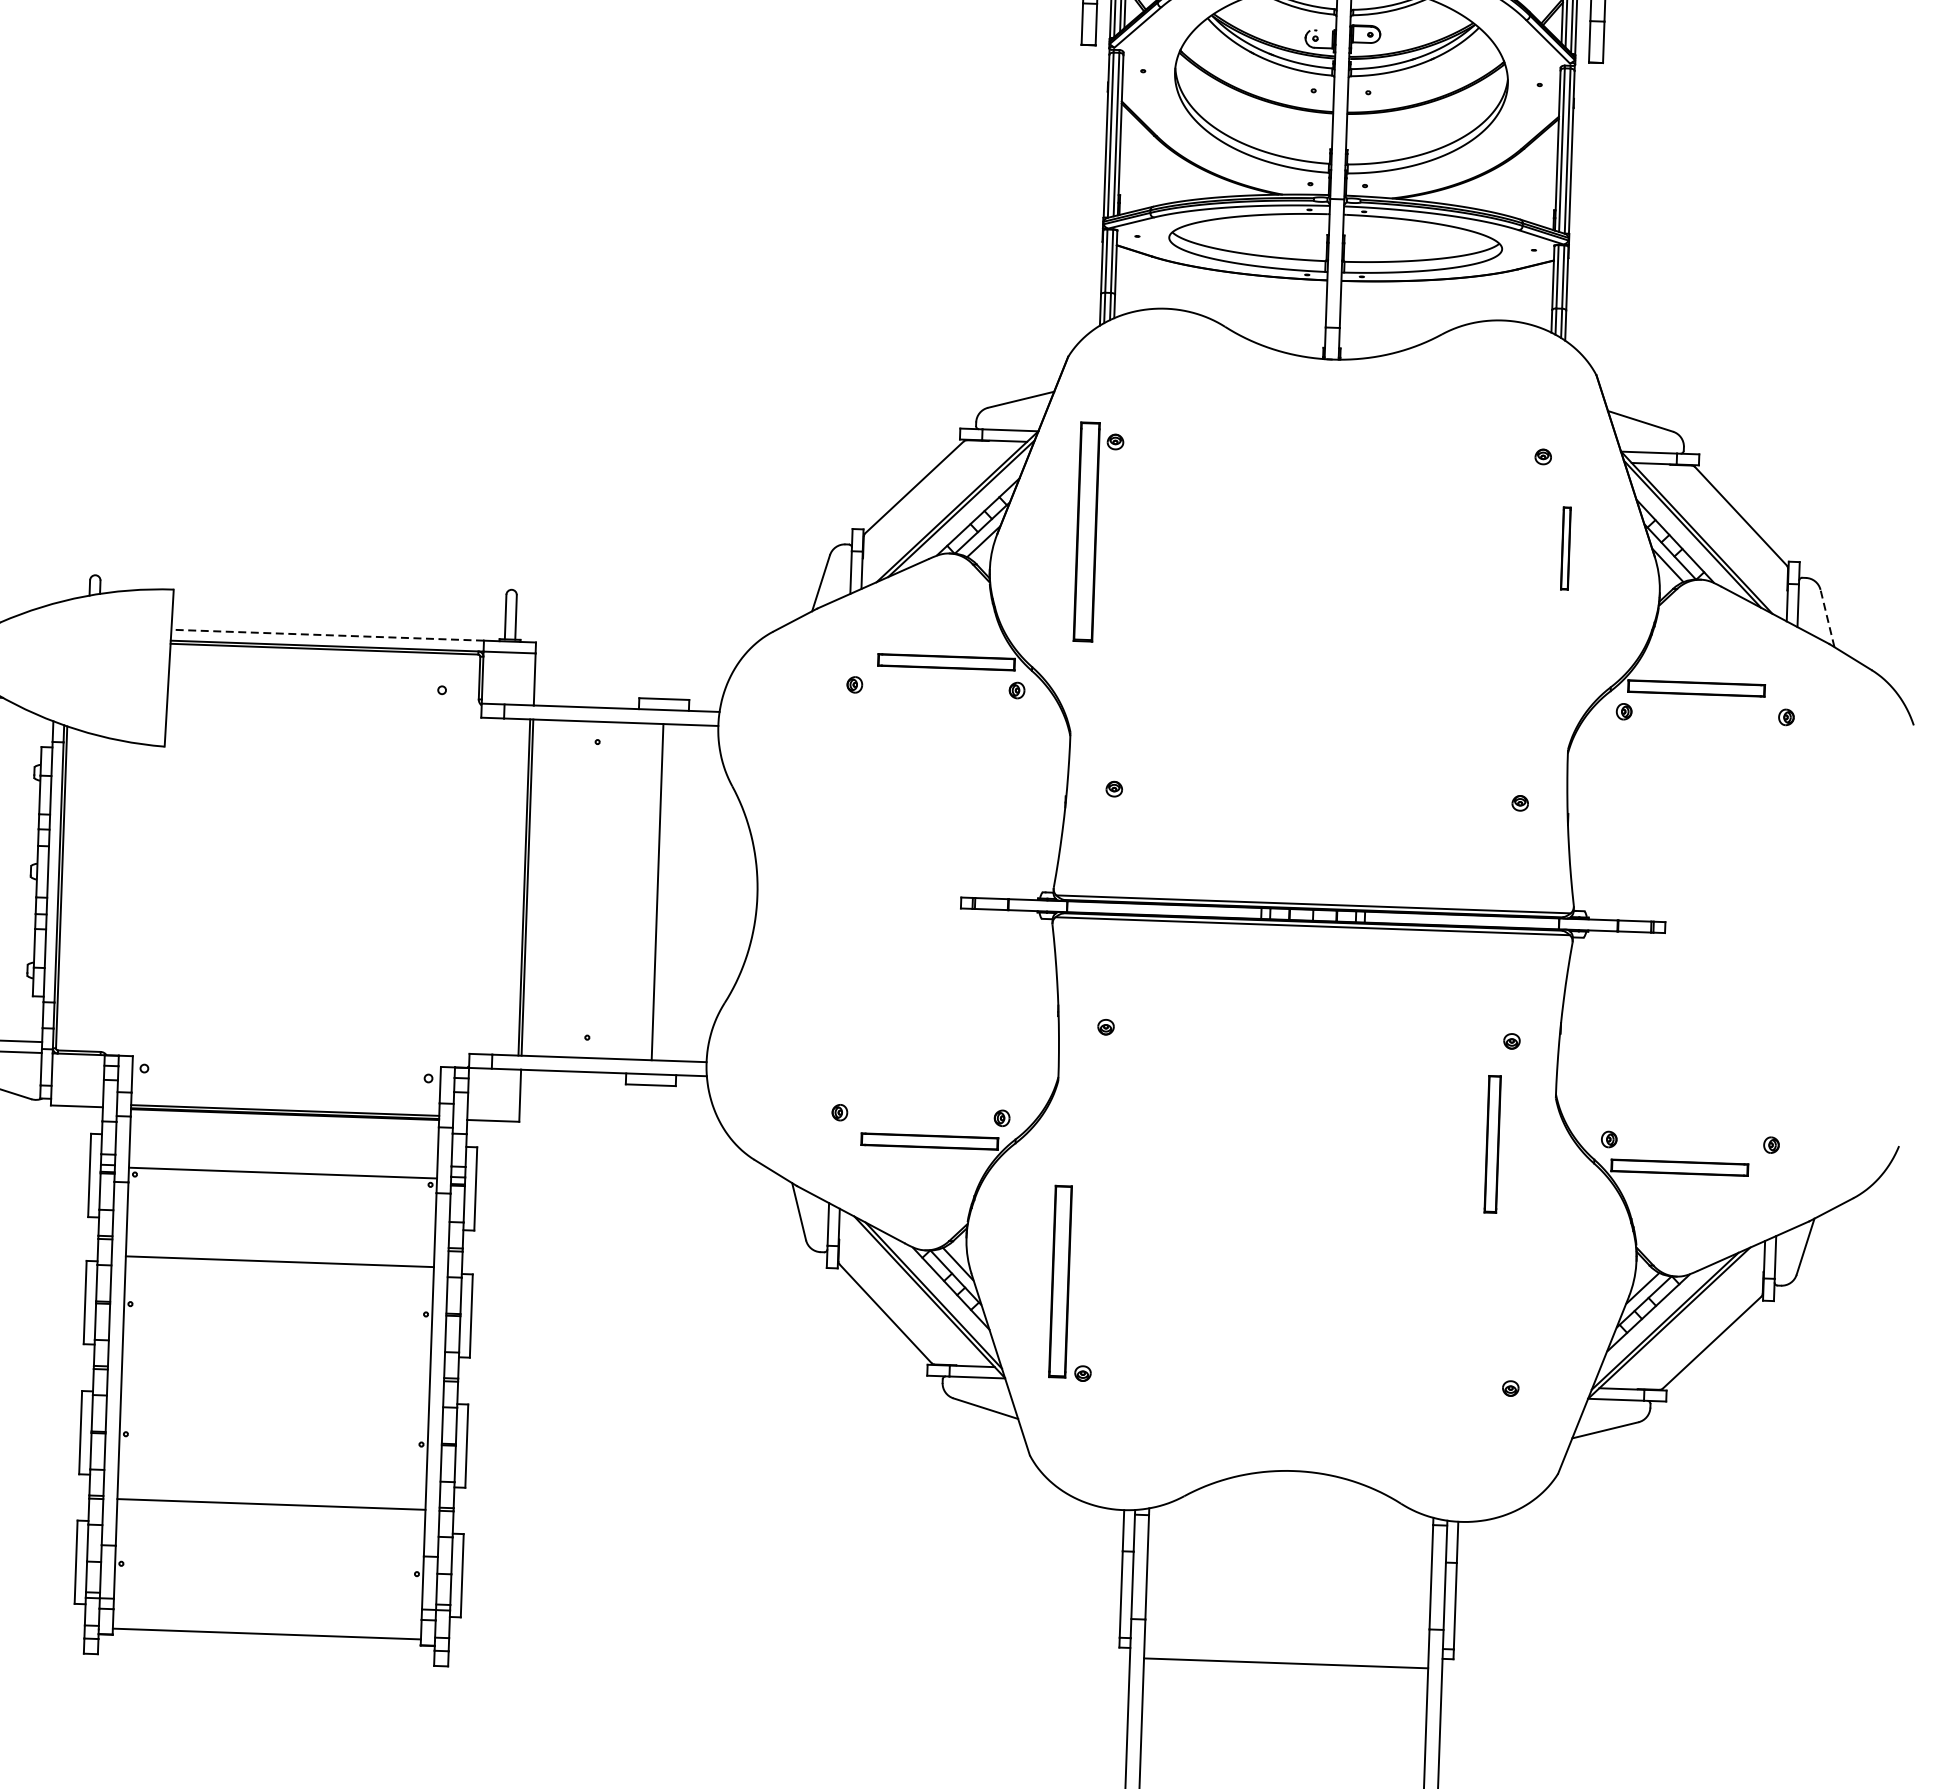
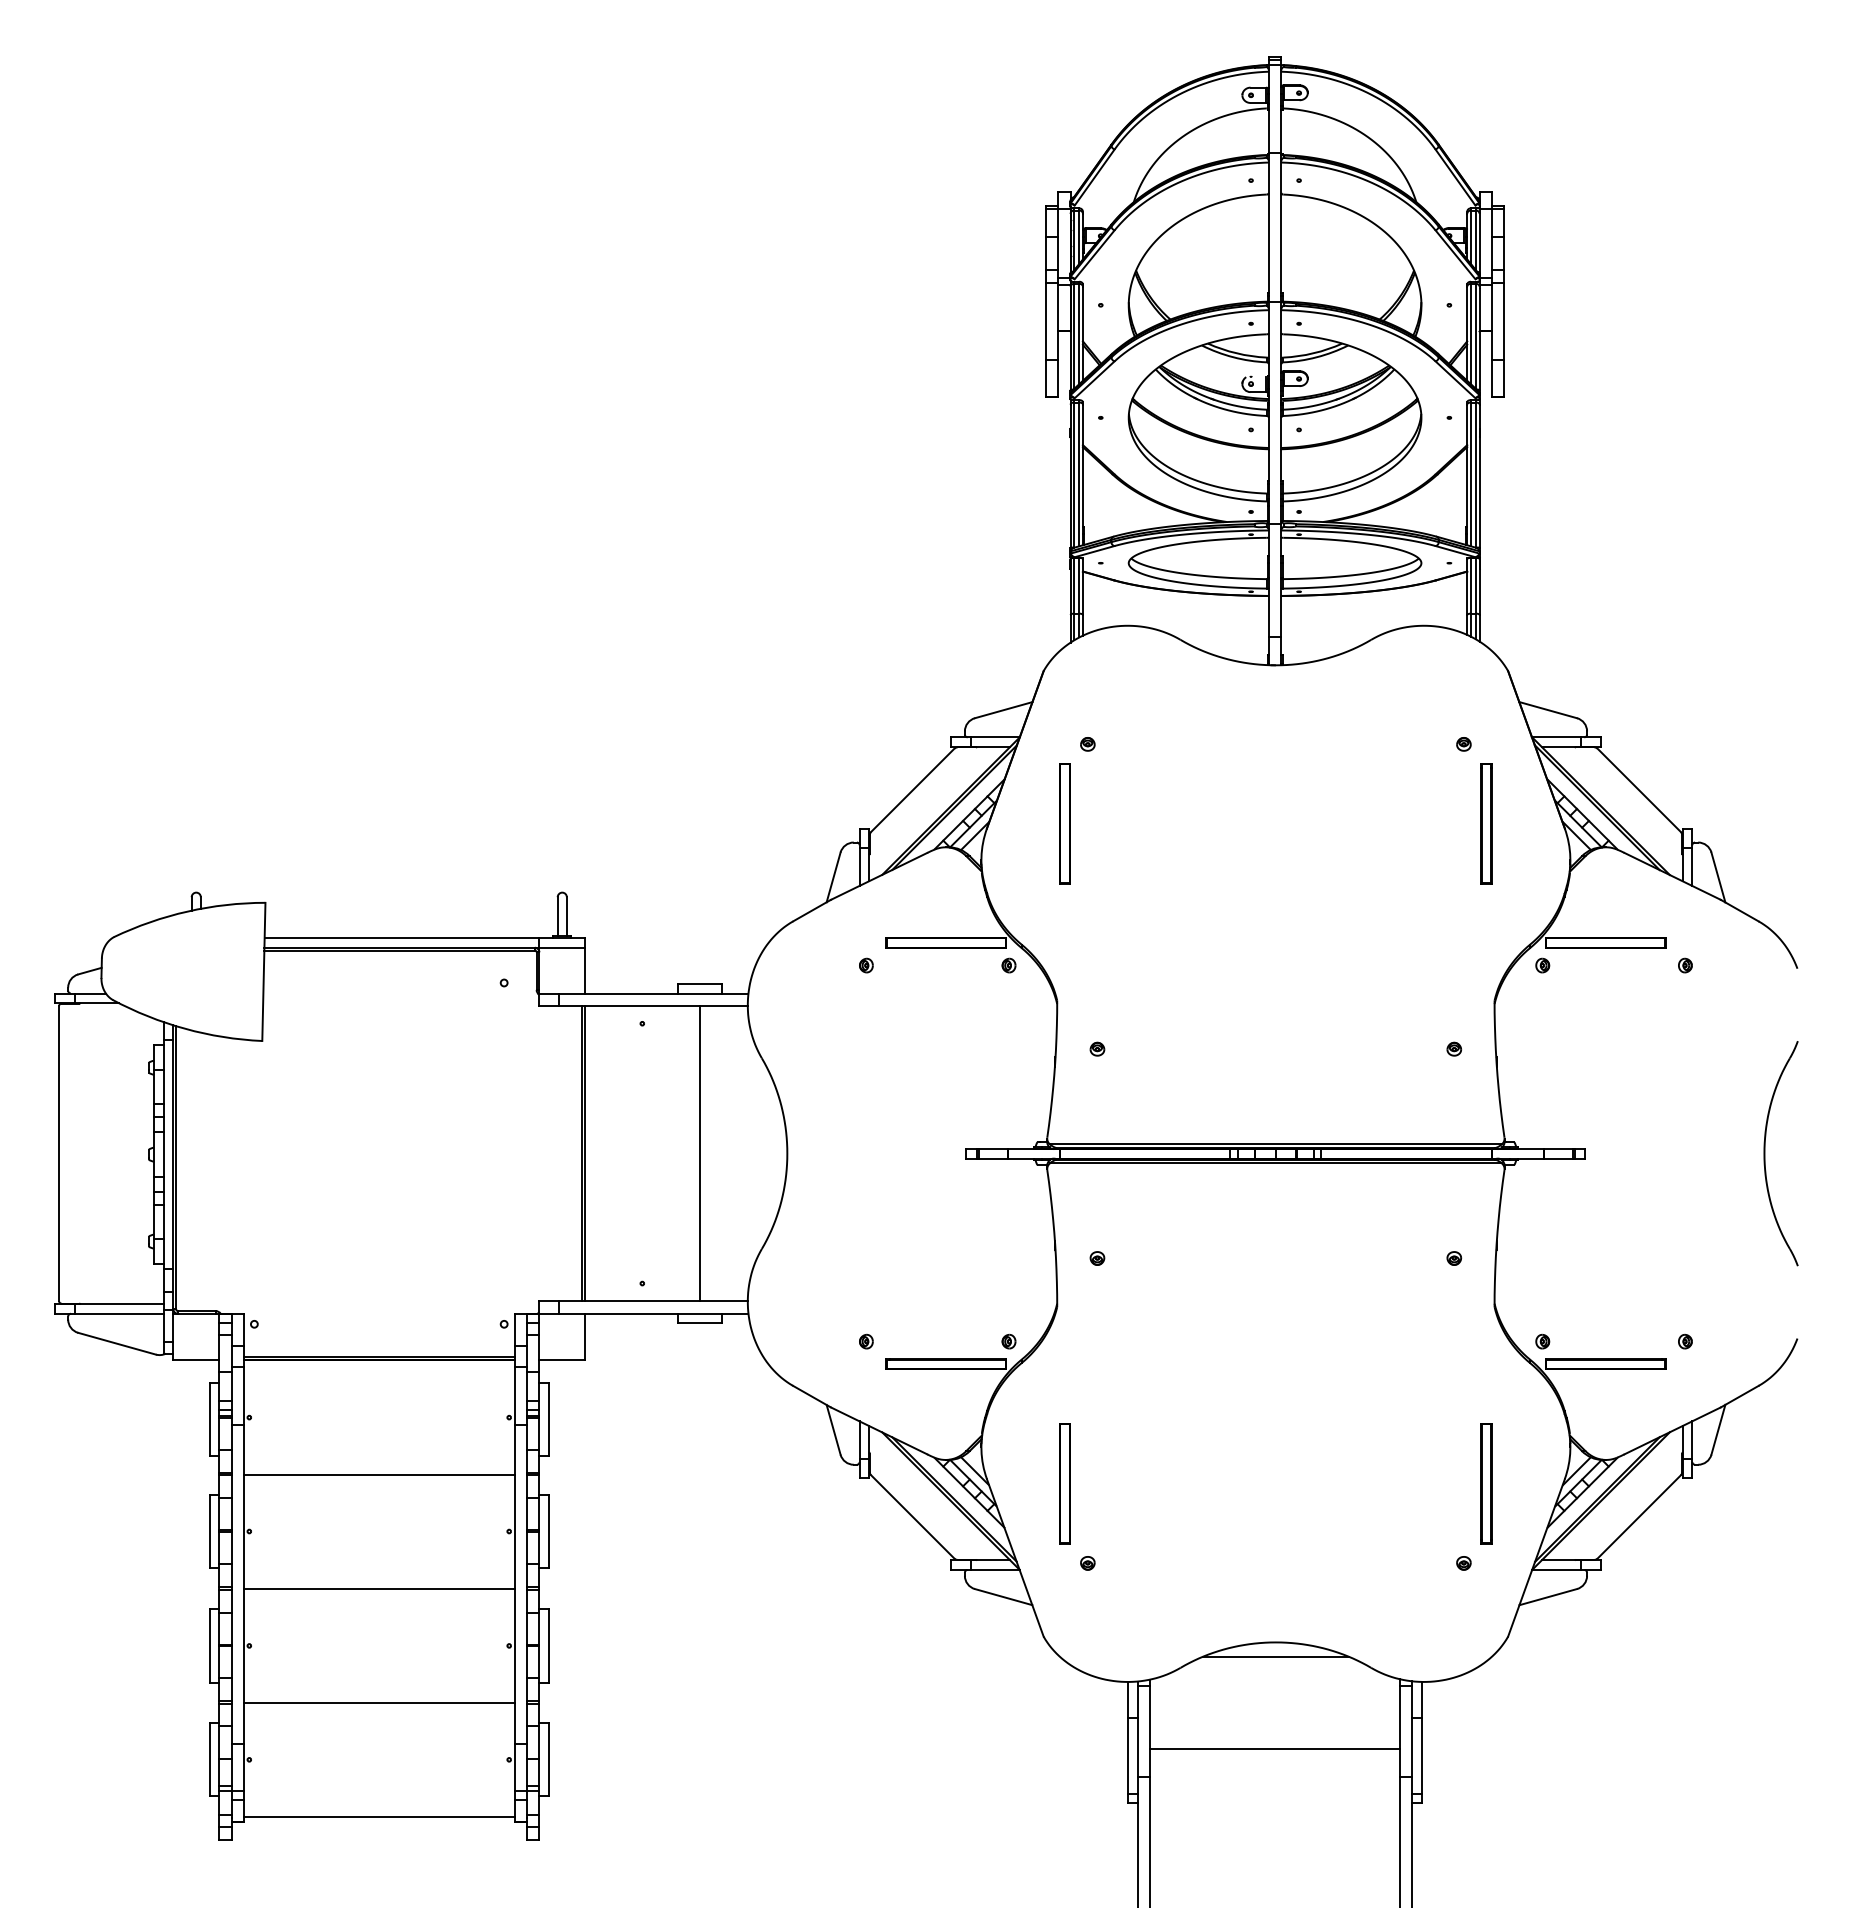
part: (1085, 531) -> (1064, 823), size x0.62
part: (1565, 547) -> (1486, 823), size x1.67
line: (1827, 618) -> (1718, 877), dashed -> solid
line: (327, 635) -> (401, 938), dashed -> solid
part: (1870, 934) -> (1765, 1153), added
part: (1492, 1144) -> (1486, 1483), moved
line: (282, 1172) -> (378, 1474), moved
line: (279, 1261) -> (378, 1588), moved
part: (1059, 1281) -> (1064, 1483), size x0.71
line: (1292, 1487) -> (1275, 1656), added
line: (1285, 1663) -> (1274, 1748), moved

